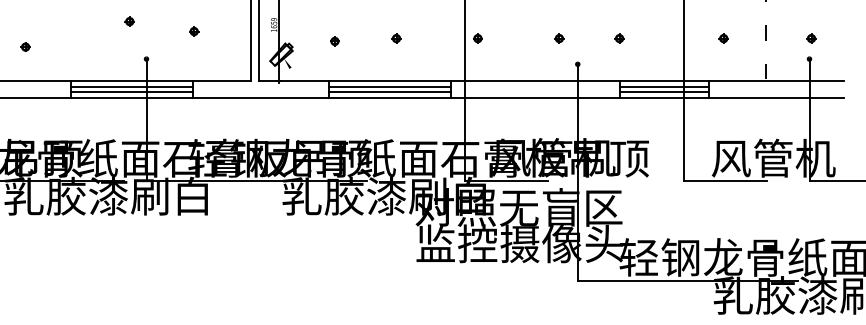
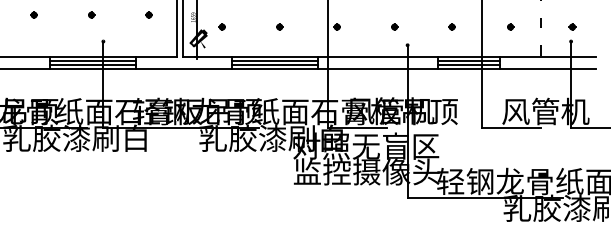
part: (193, 30) -> (148, 14), moved
part: (618, 37) -> (451, 26), moved
part: (333, 40) -> (221, 26), moved
part: (24, 46) -> (33, 14), moved

